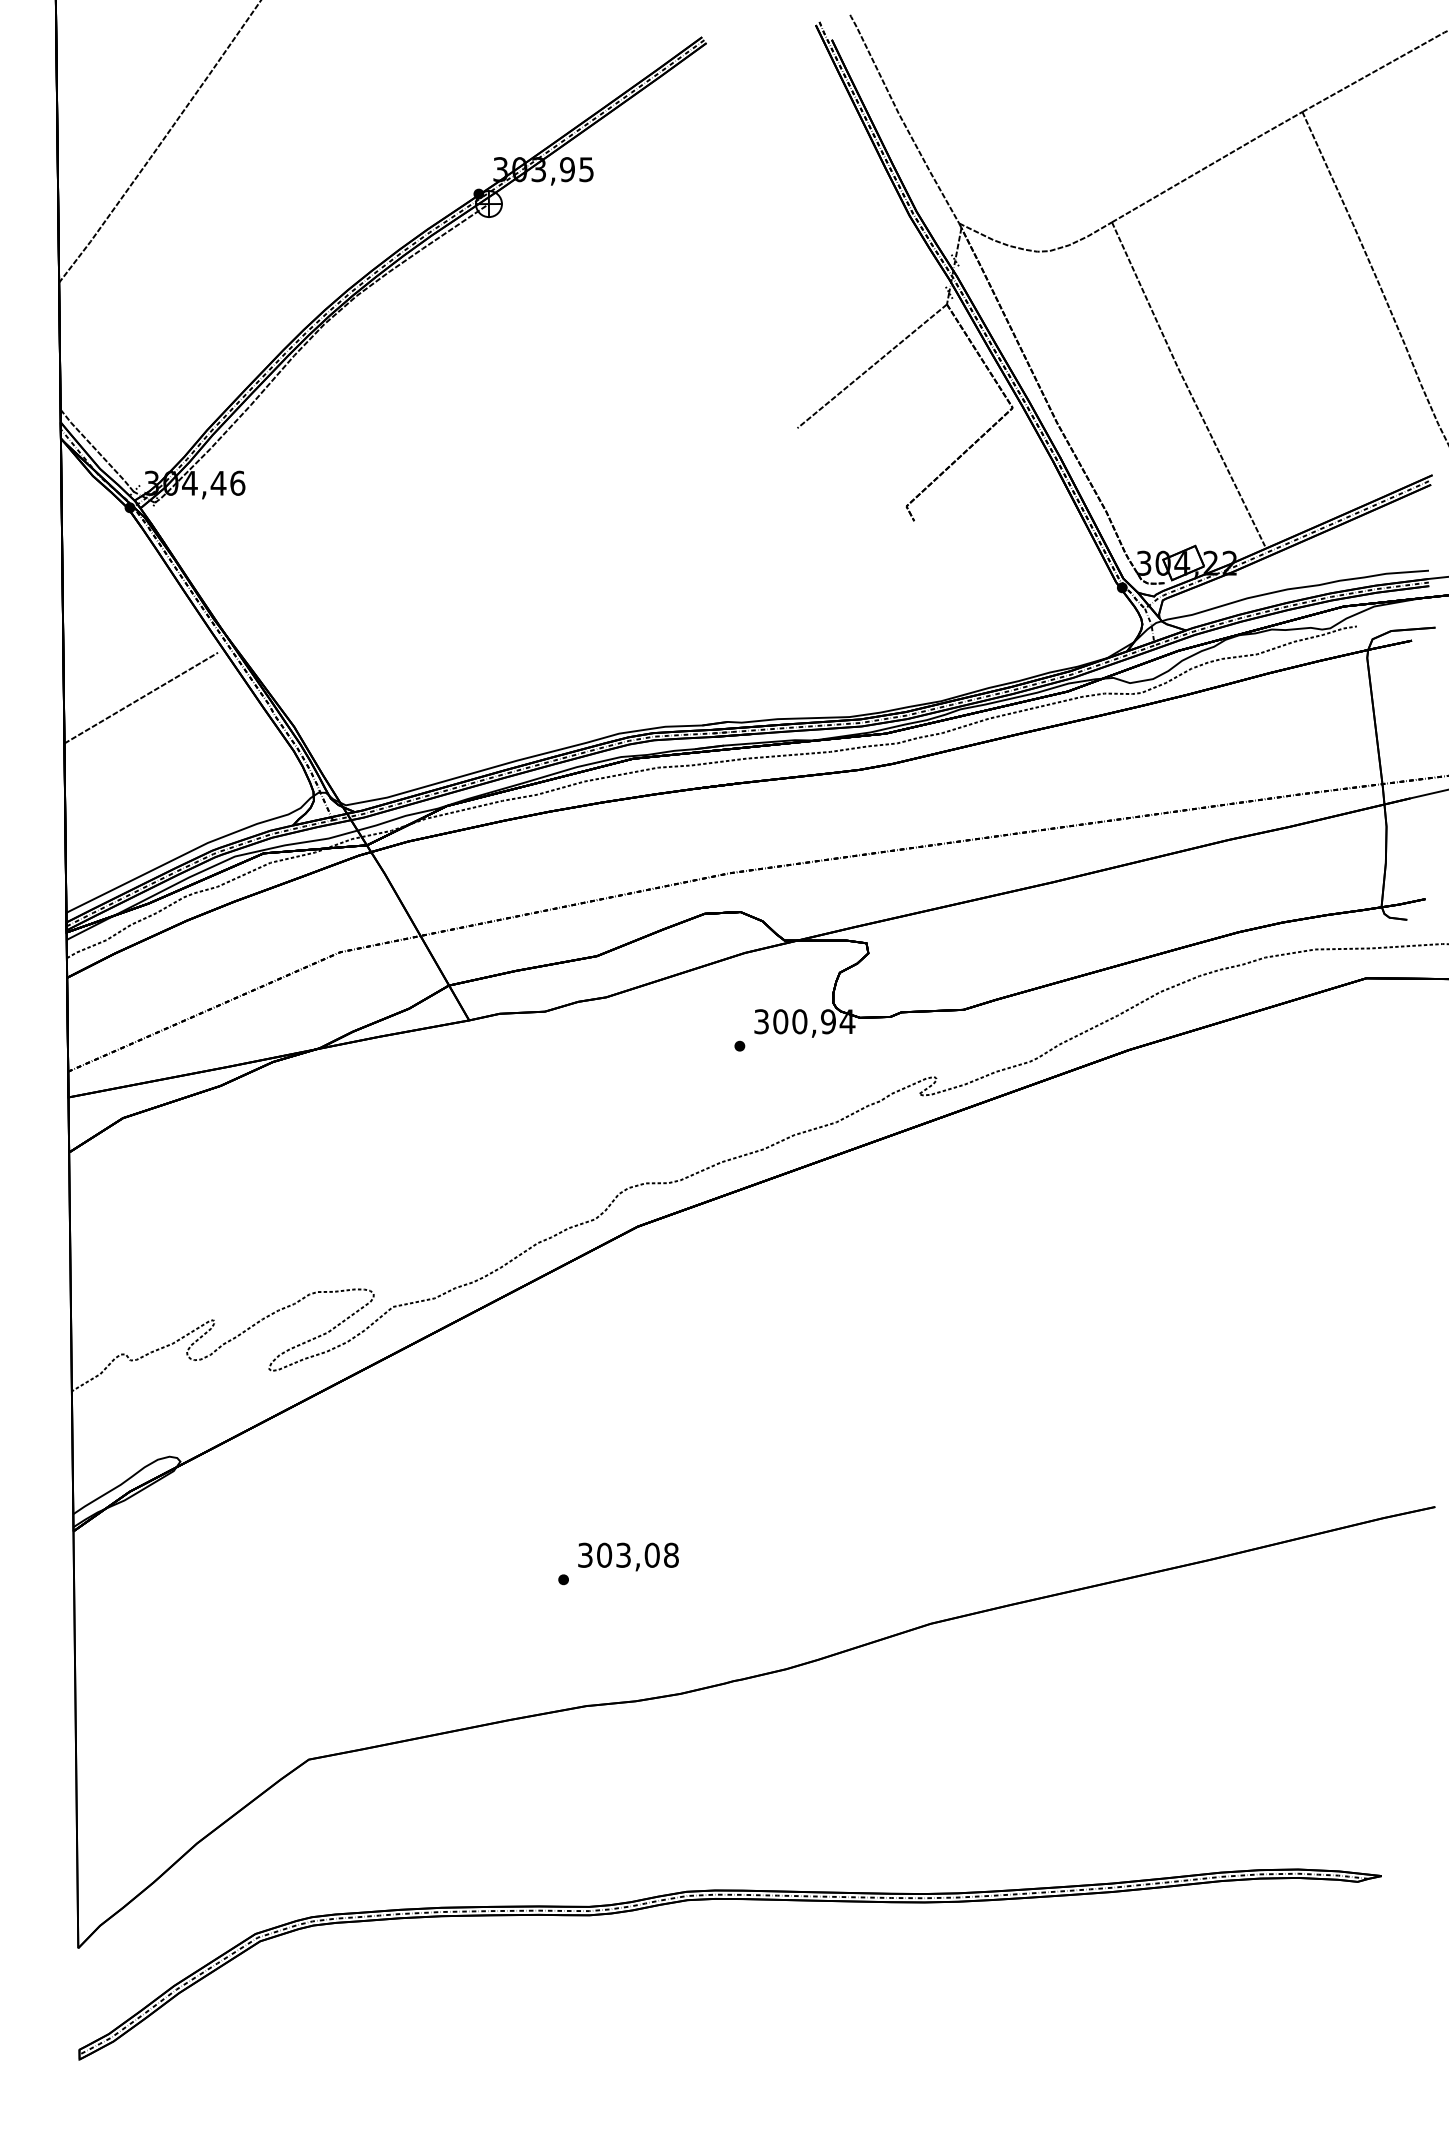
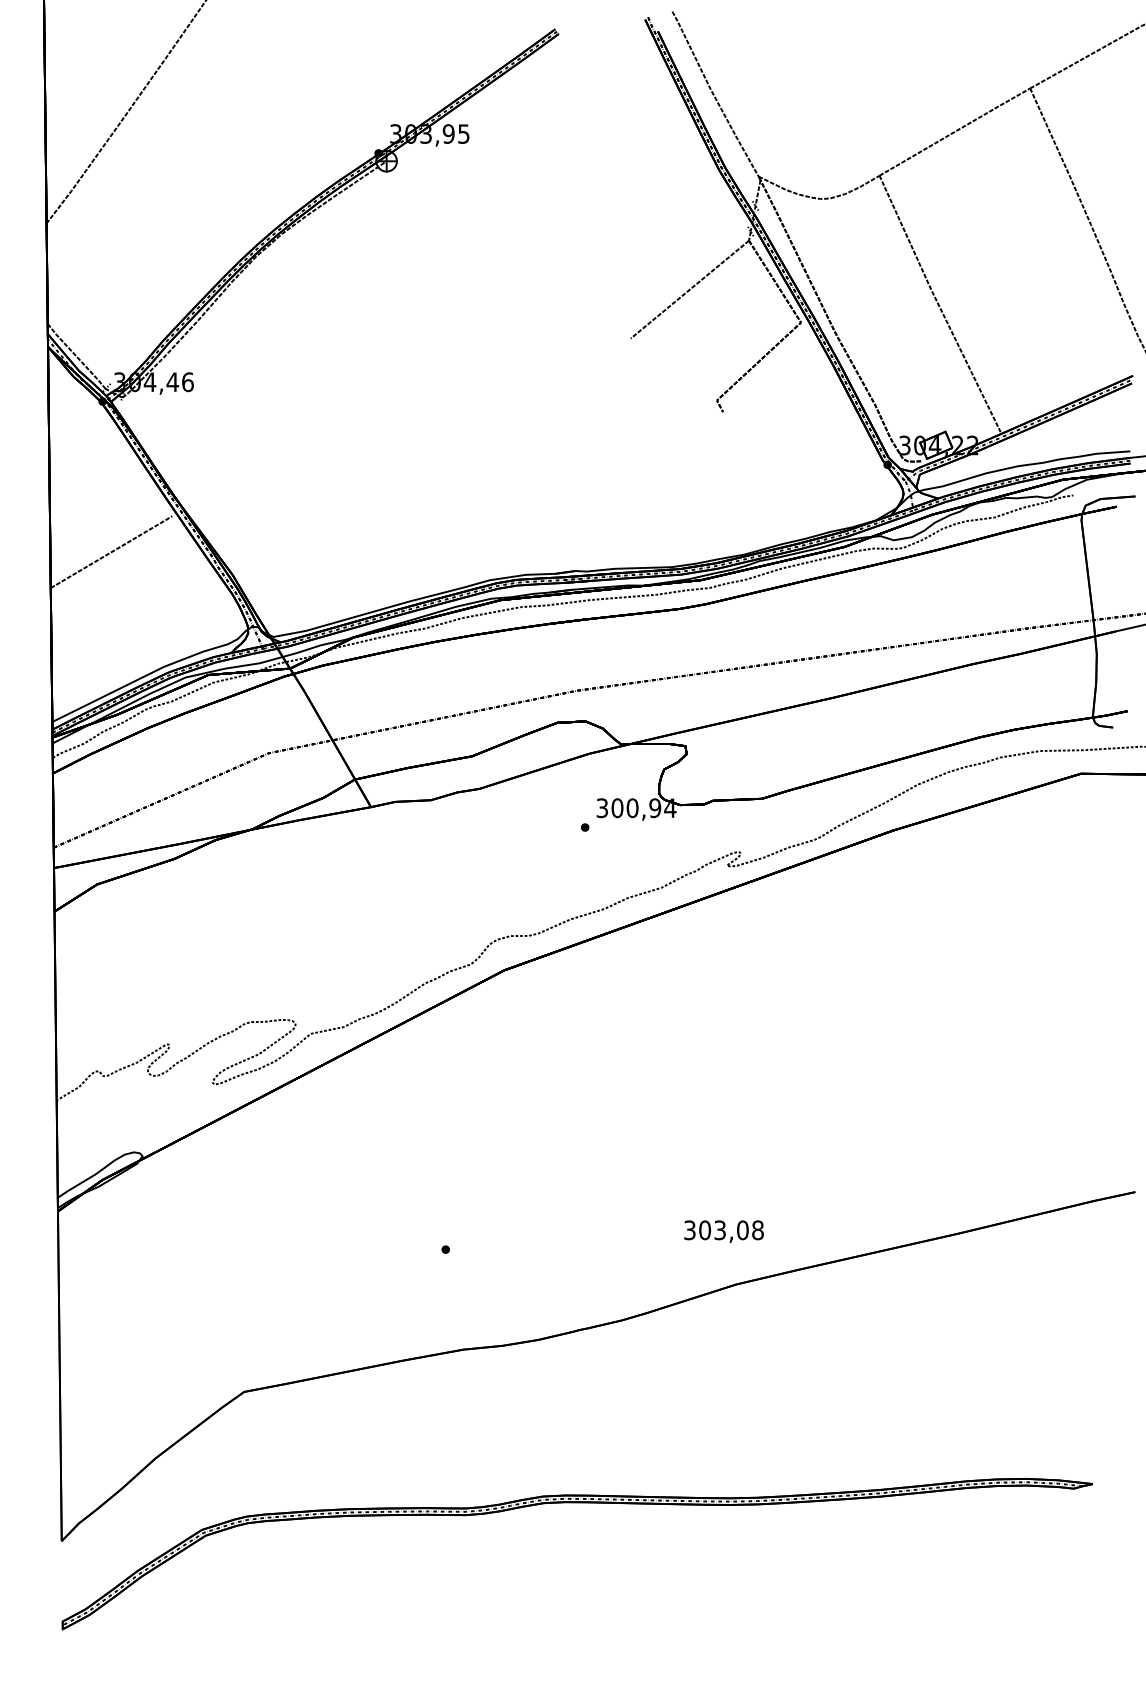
text: (627, 1556) -> (723, 1231), moved

